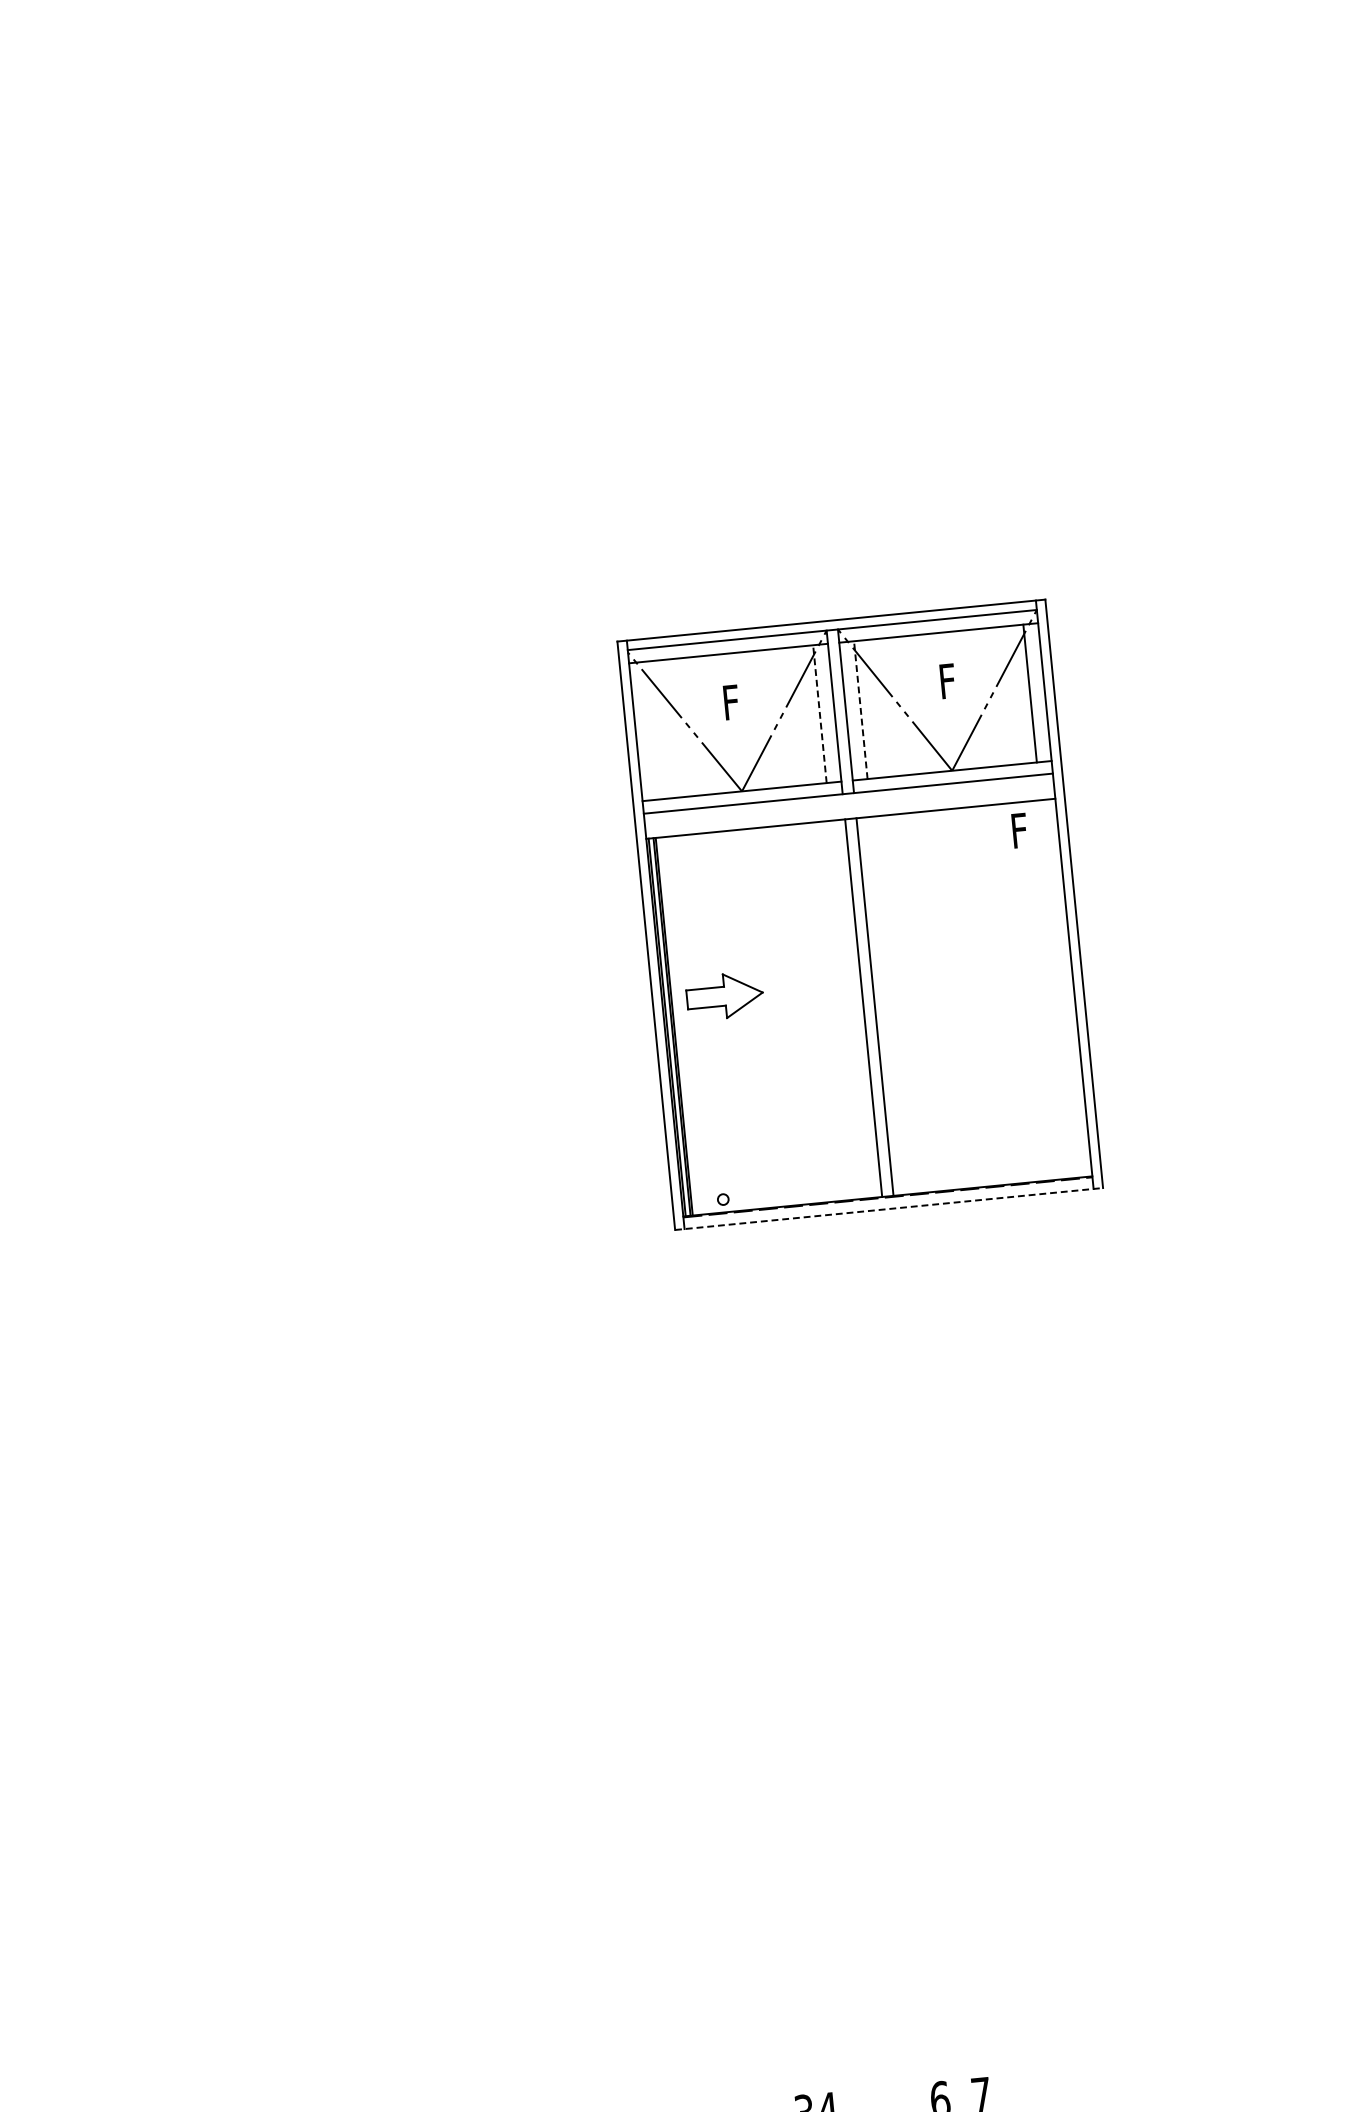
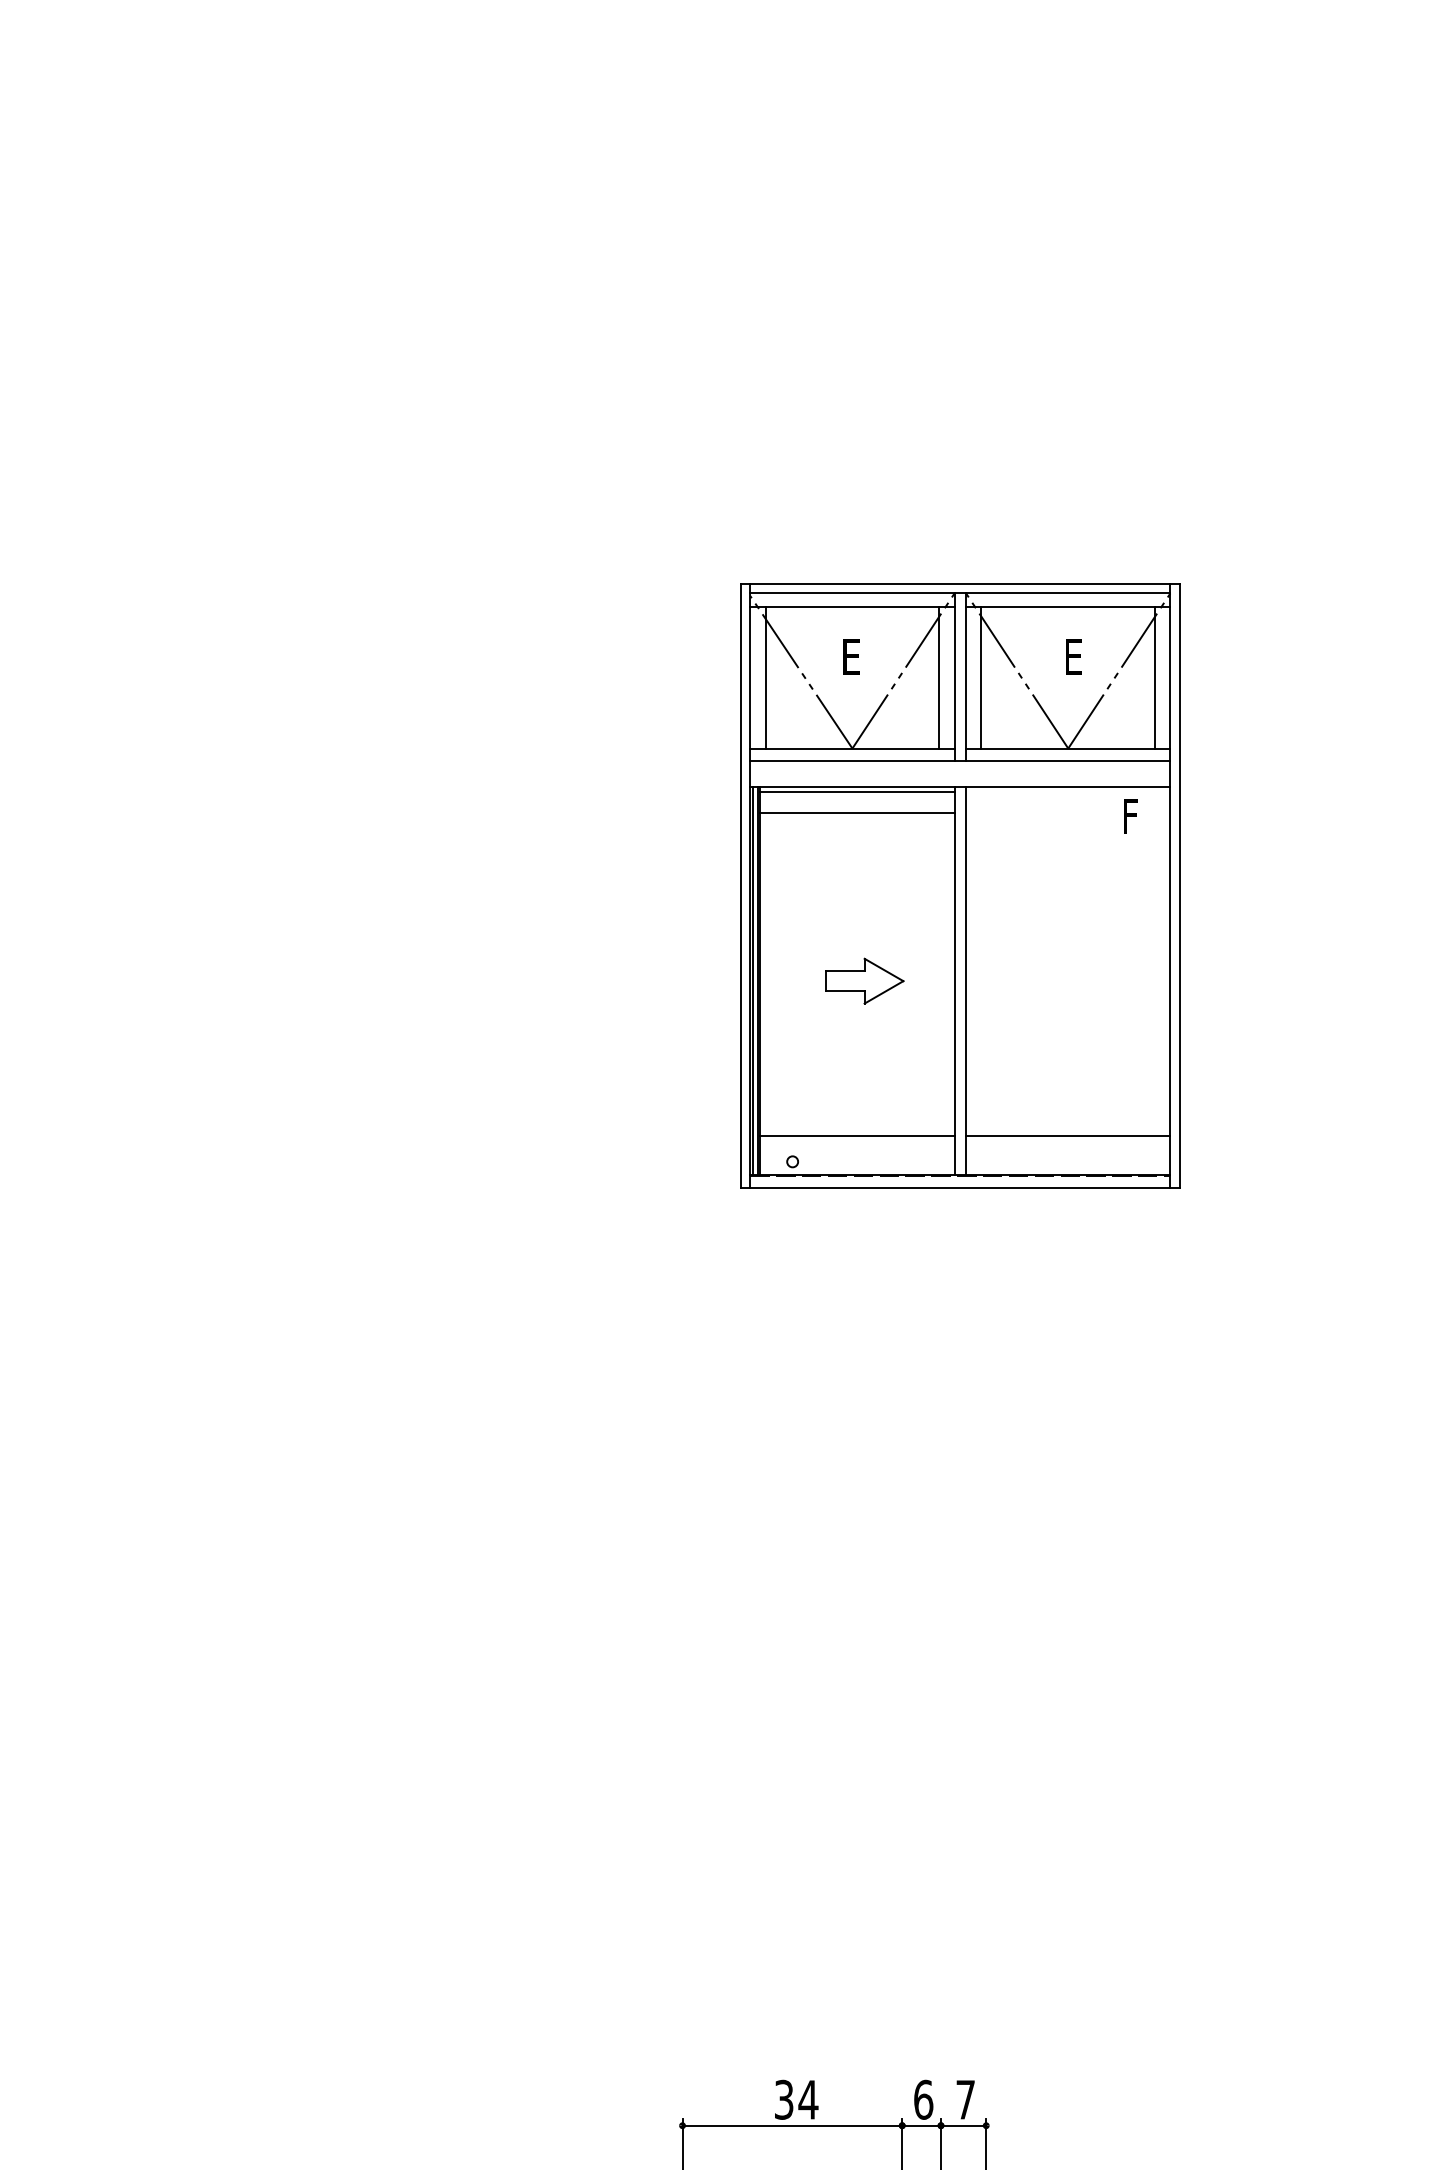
text: (950, 680) -> (1075, 656), F -> E
text: (734, 701) -> (853, 656), F -> E
line: (860, 709) -> (981, 677), dashed -> solid
line: (820, 713) -> (939, 677), dashed -> solid
line: (650, 730) -> (765, 677), added
line: (751, 833) -> (857, 792), added
line: (753, 854) -> (857, 813), added
part: (724, 995) -> (864, 980), moved
line: (989, 1147) -> (1068, 1135), added
line: (783, 1167) -> (857, 1135), added
line: (889, 1208) -> (960, 1187), dashed -> solid

